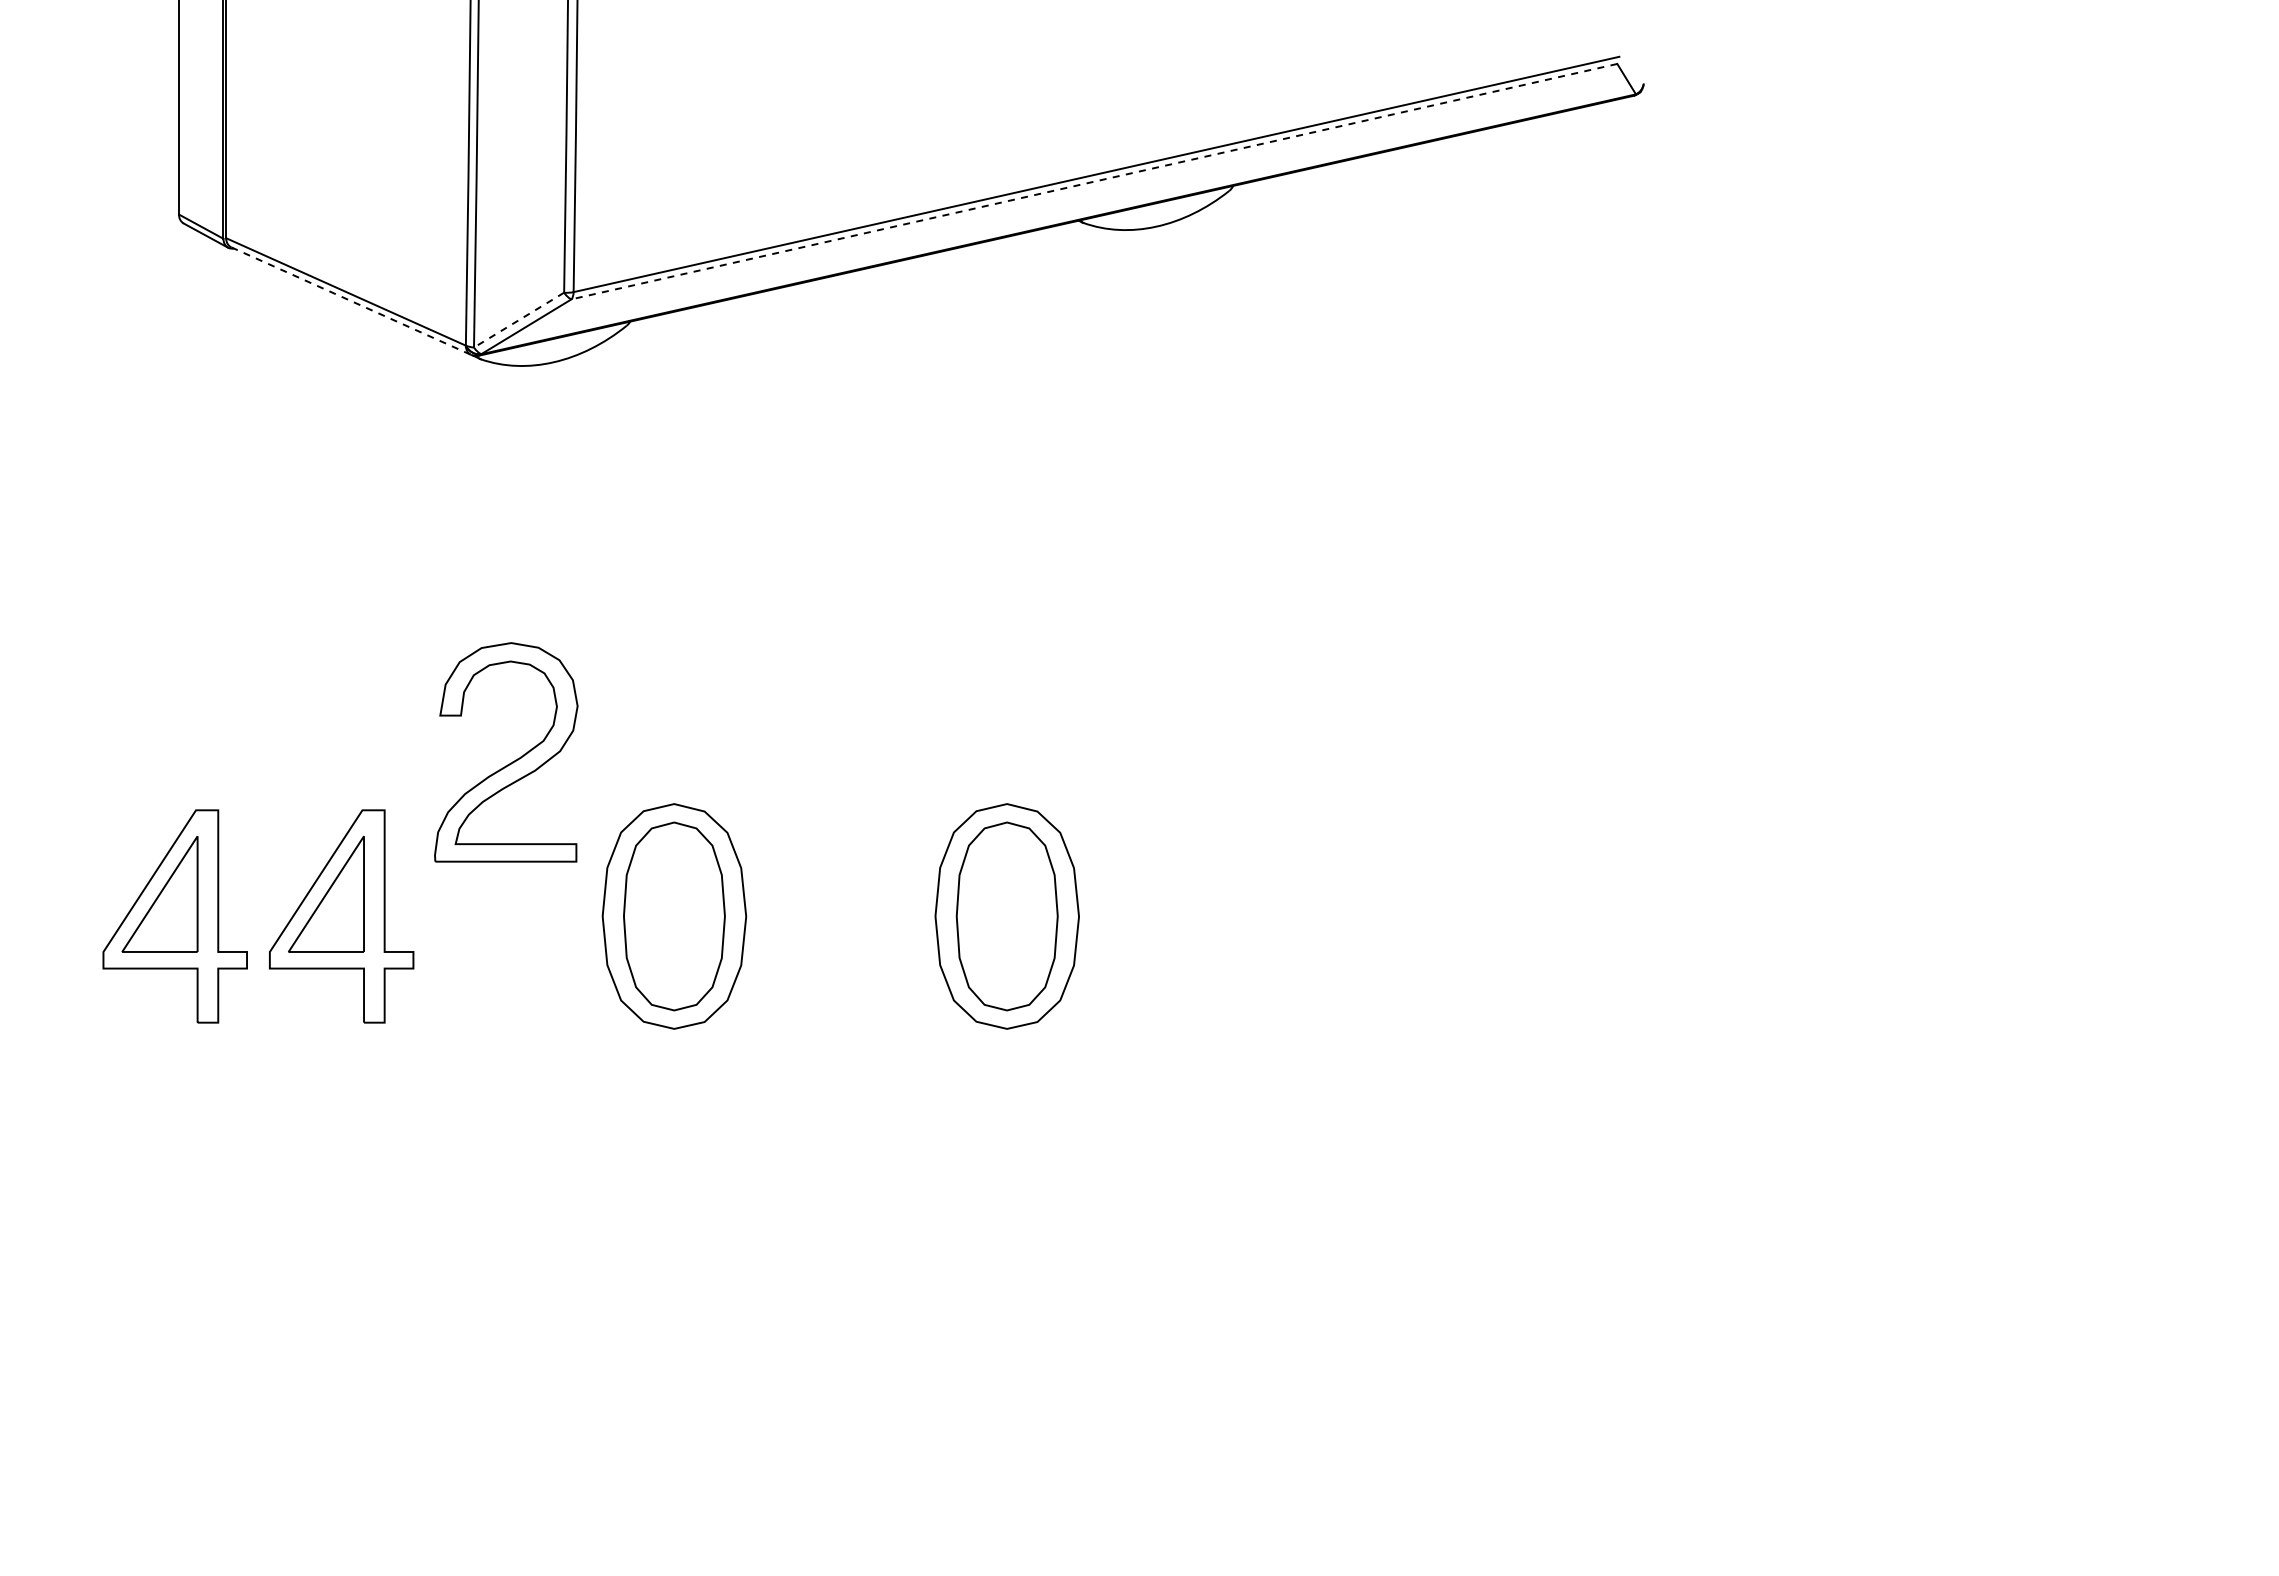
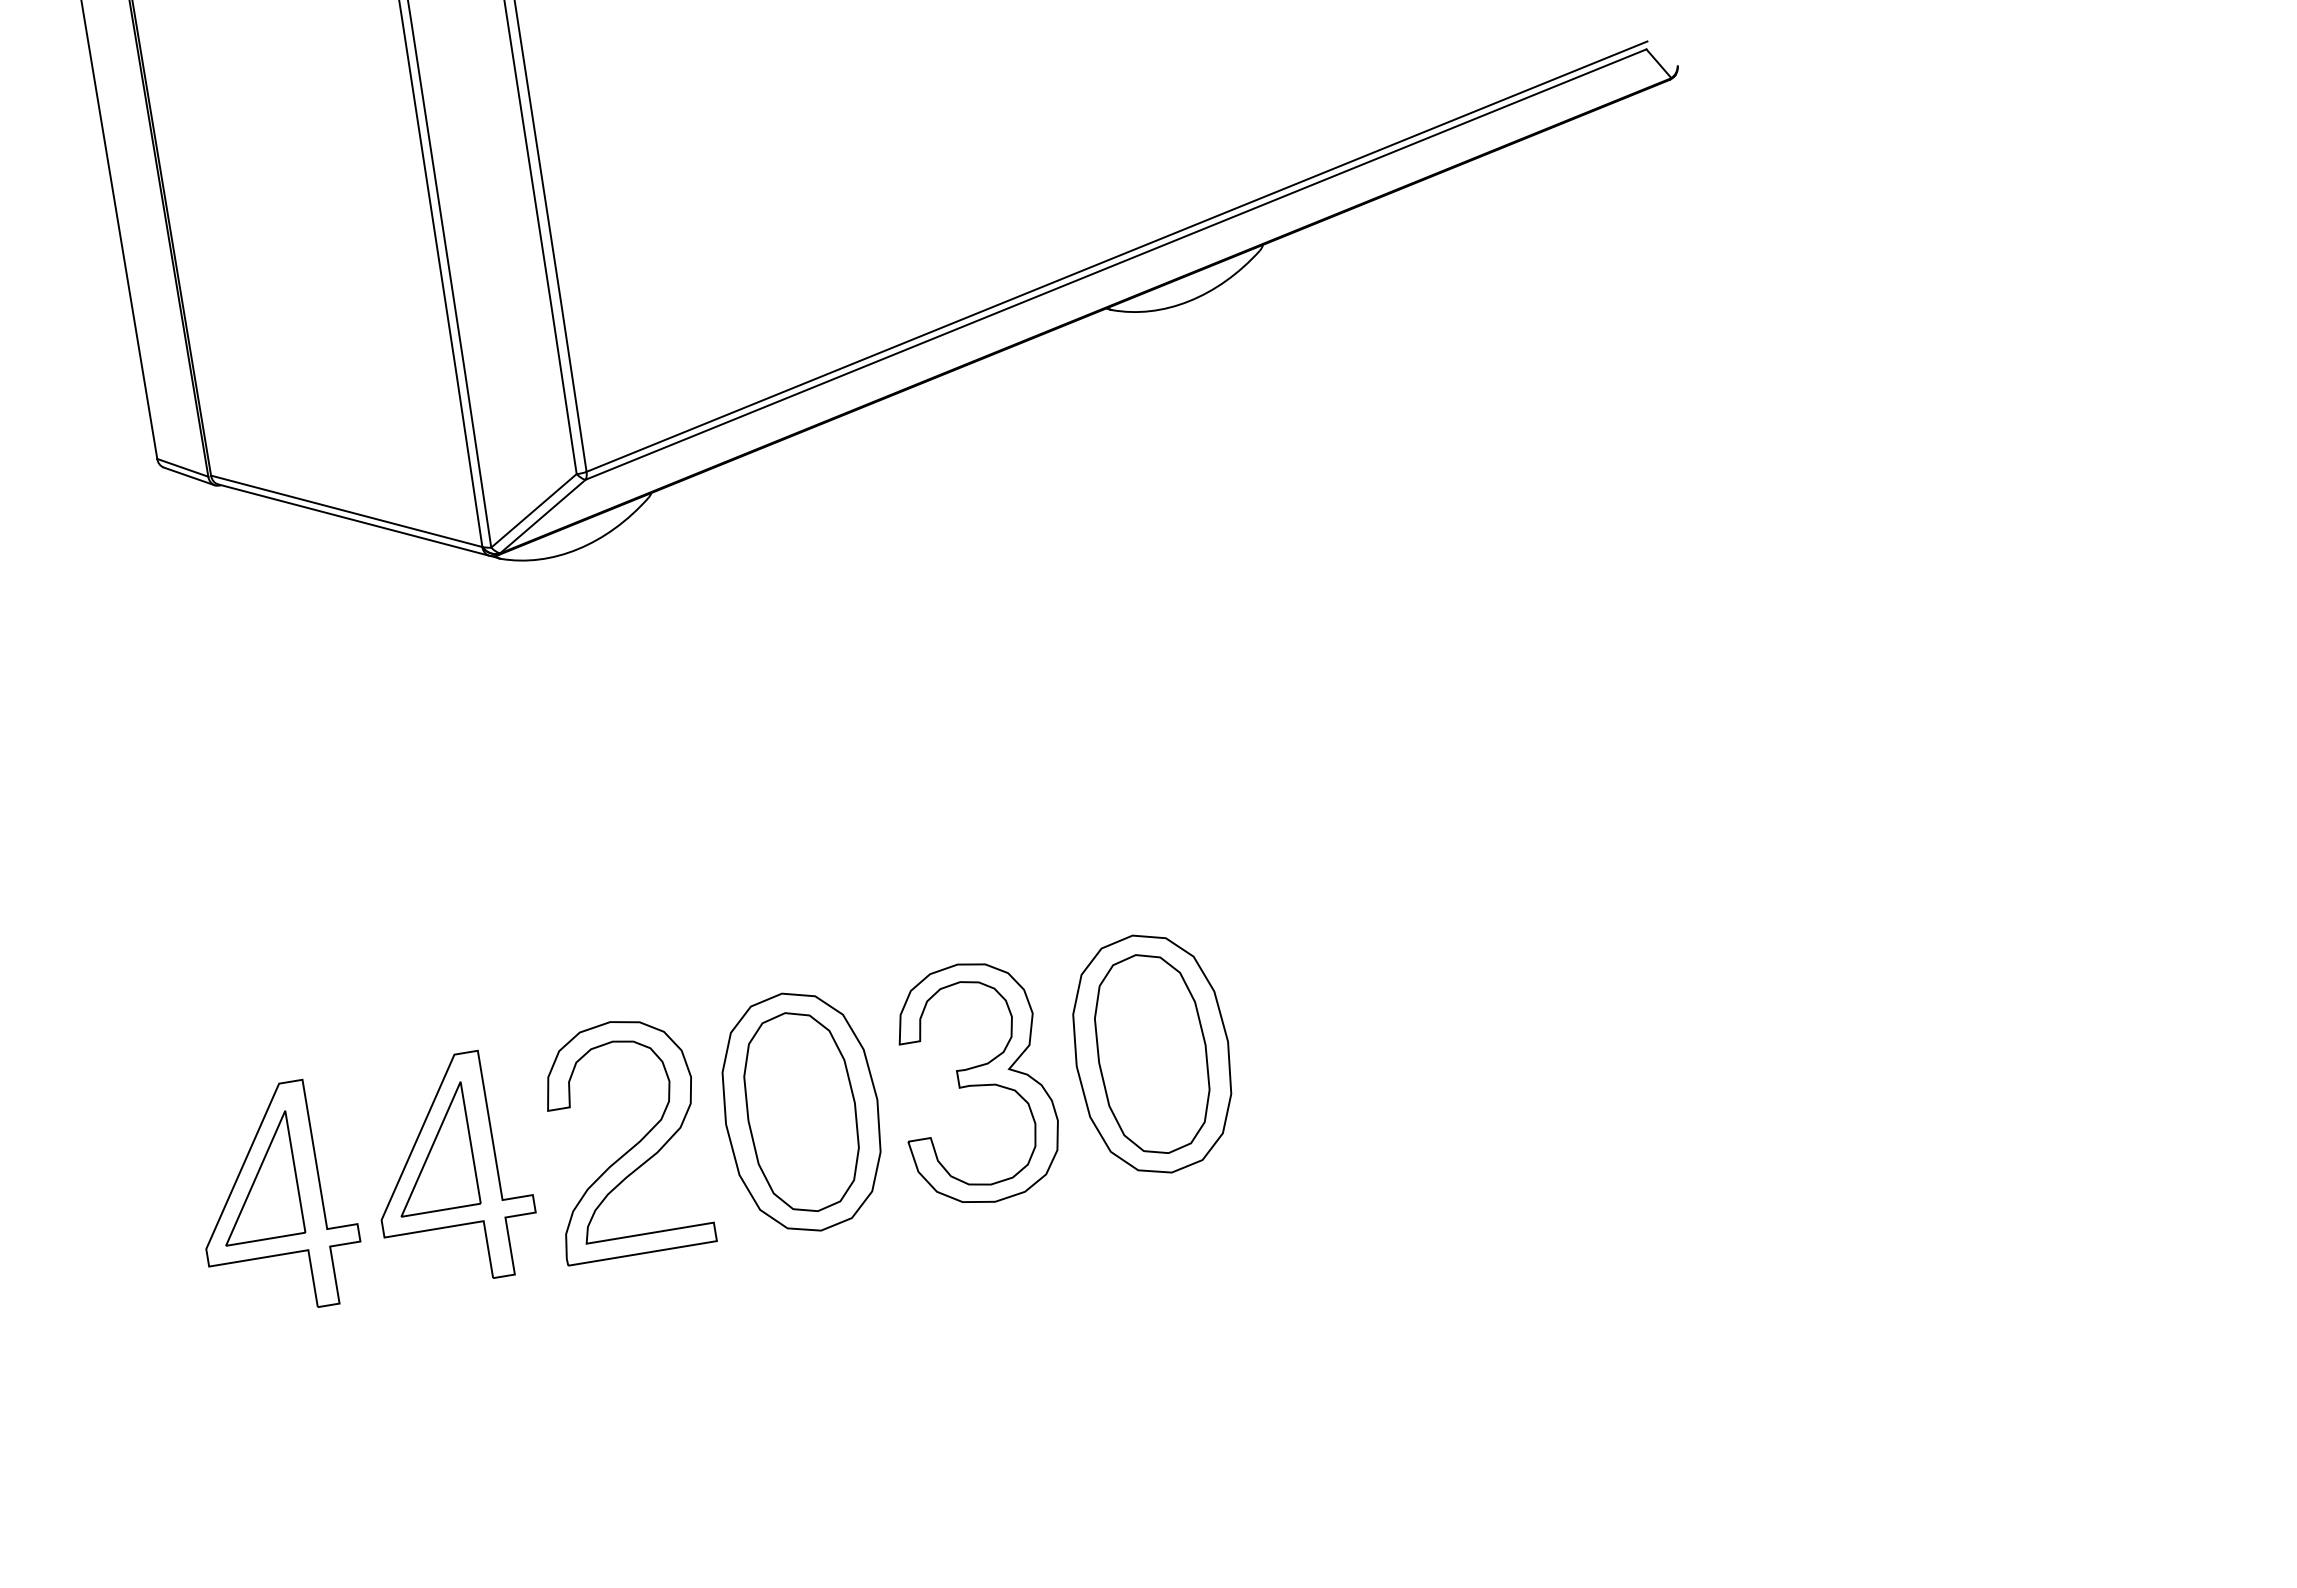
line: (1094, 181) -> (1116, 264), dashed -> solid
line: (351, 301) -> (354, 520), dashed -> solid
line: (519, 320) -> (534, 511), dashed -> solid
part: (510, 762) -> (630, 1148), moved
part: (838, 916) -> (974, 1083), added

